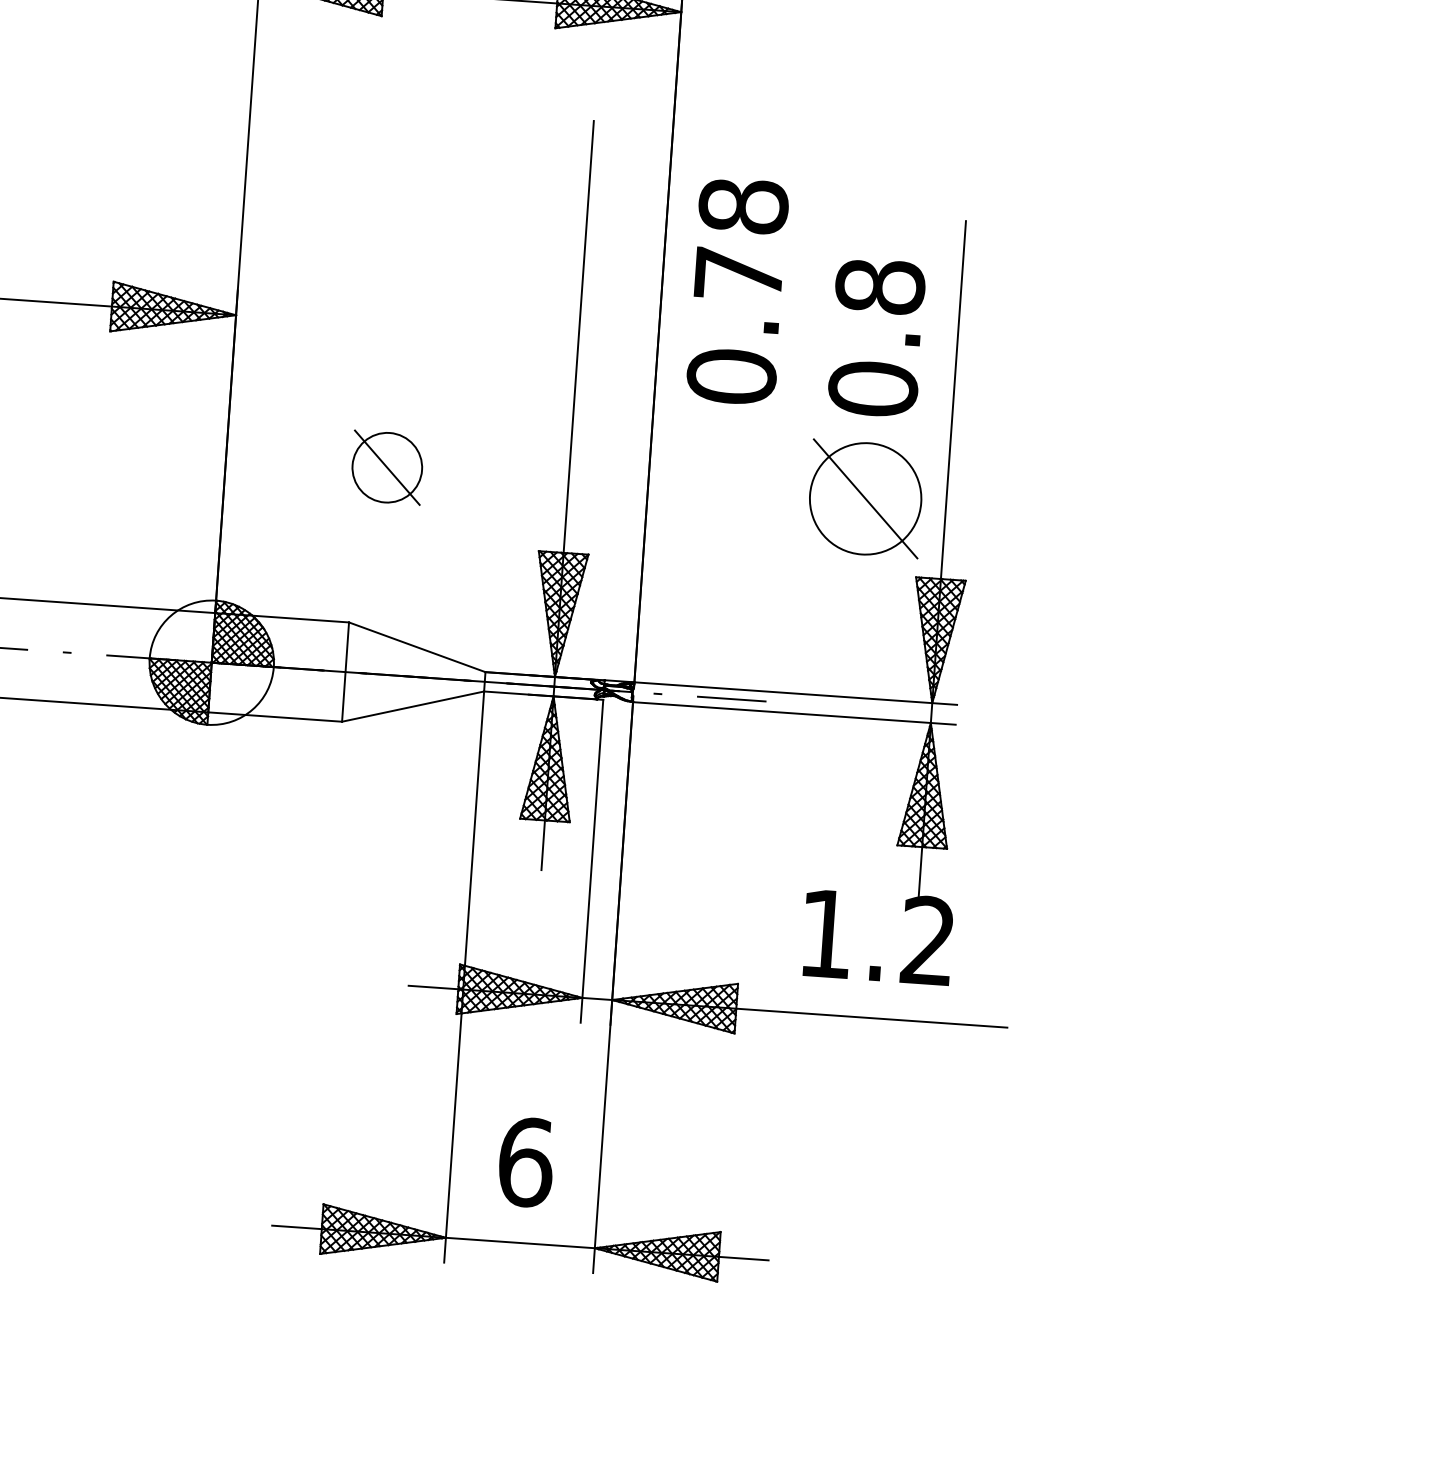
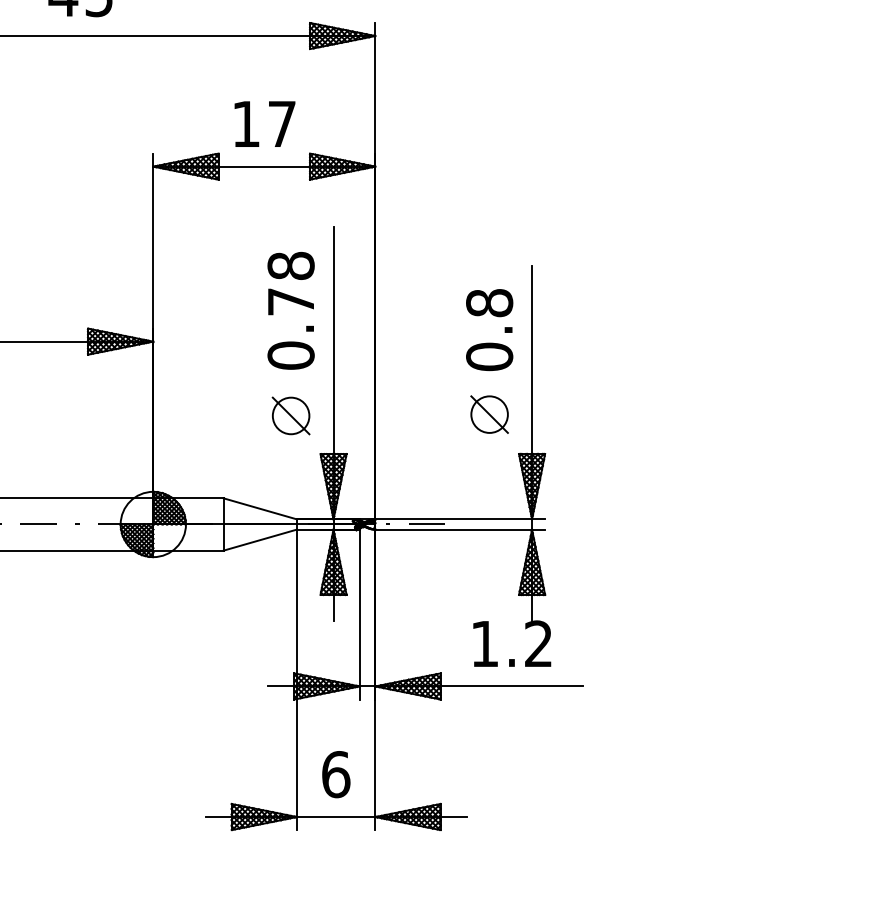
text: (736, 290) -> (290, 310), moved
part: (386, 466) -> (290, 415), moved
part: (865, 498) -> (489, 414), size x0.62

